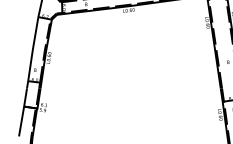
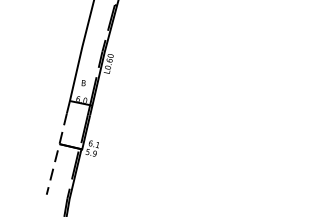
line: (23, 112) -> (57, 154), solid -> dashed

